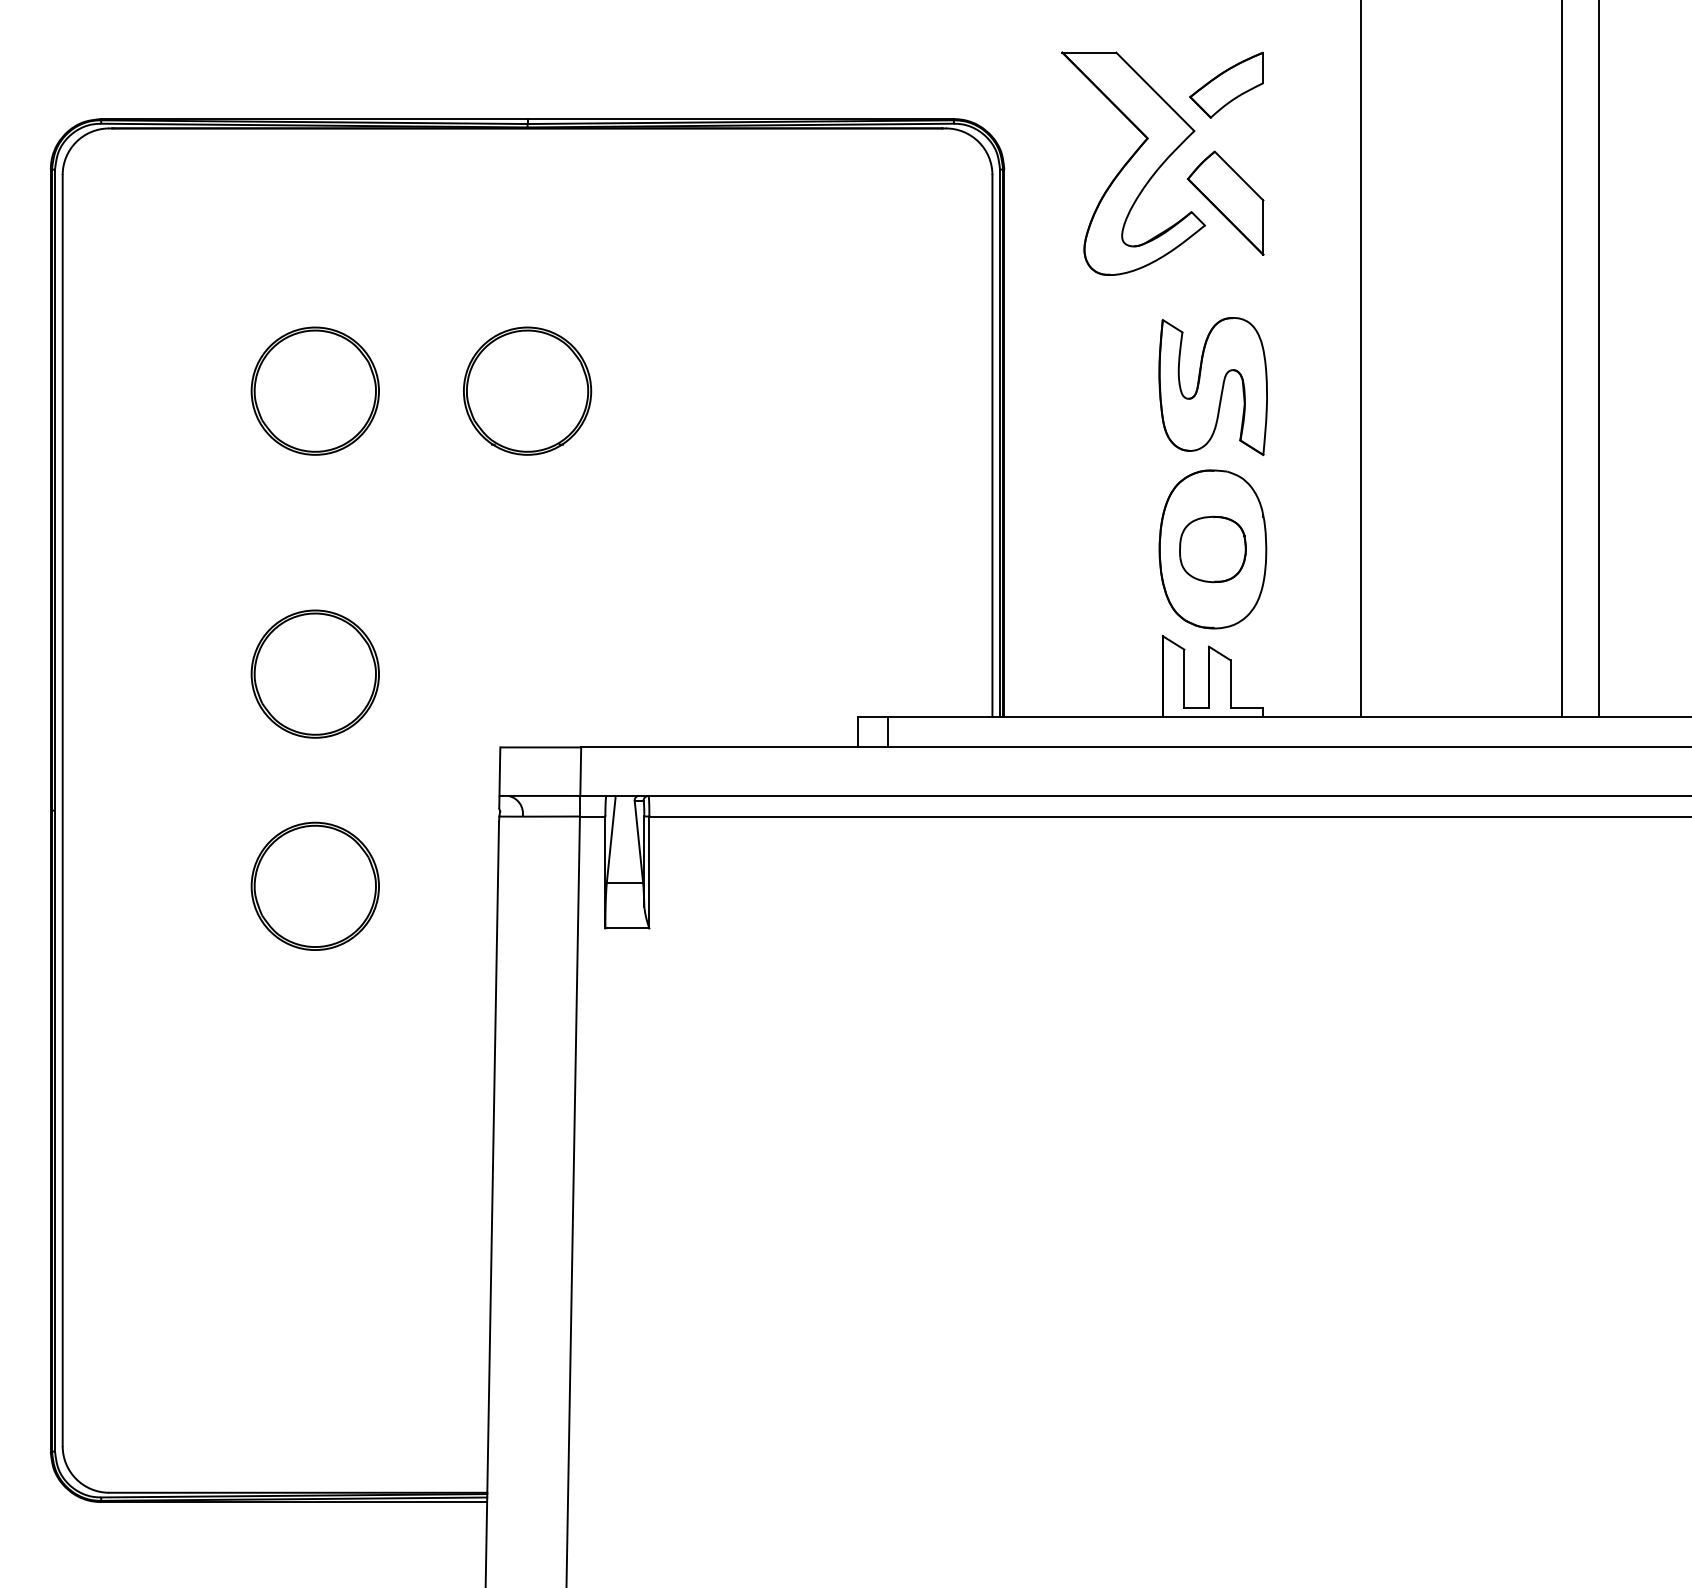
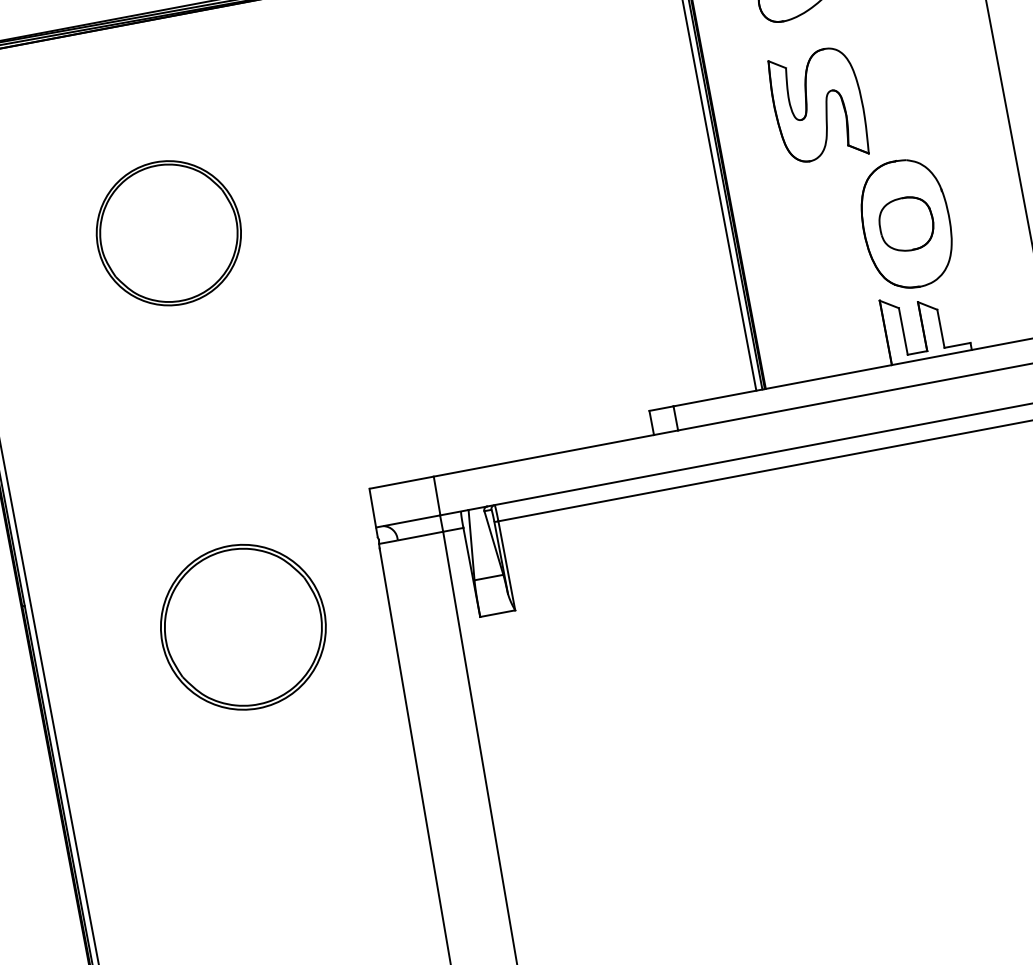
part: (1212, 386) -> (818, 106), moved
part: (314, 390) -> (168, 232), size x1.4
part: (527, 390) -> (337, 200), removed
part: (314, 673) -> (210, 457), removed
part: (314, 885) -> (242, 626), size x1.6

